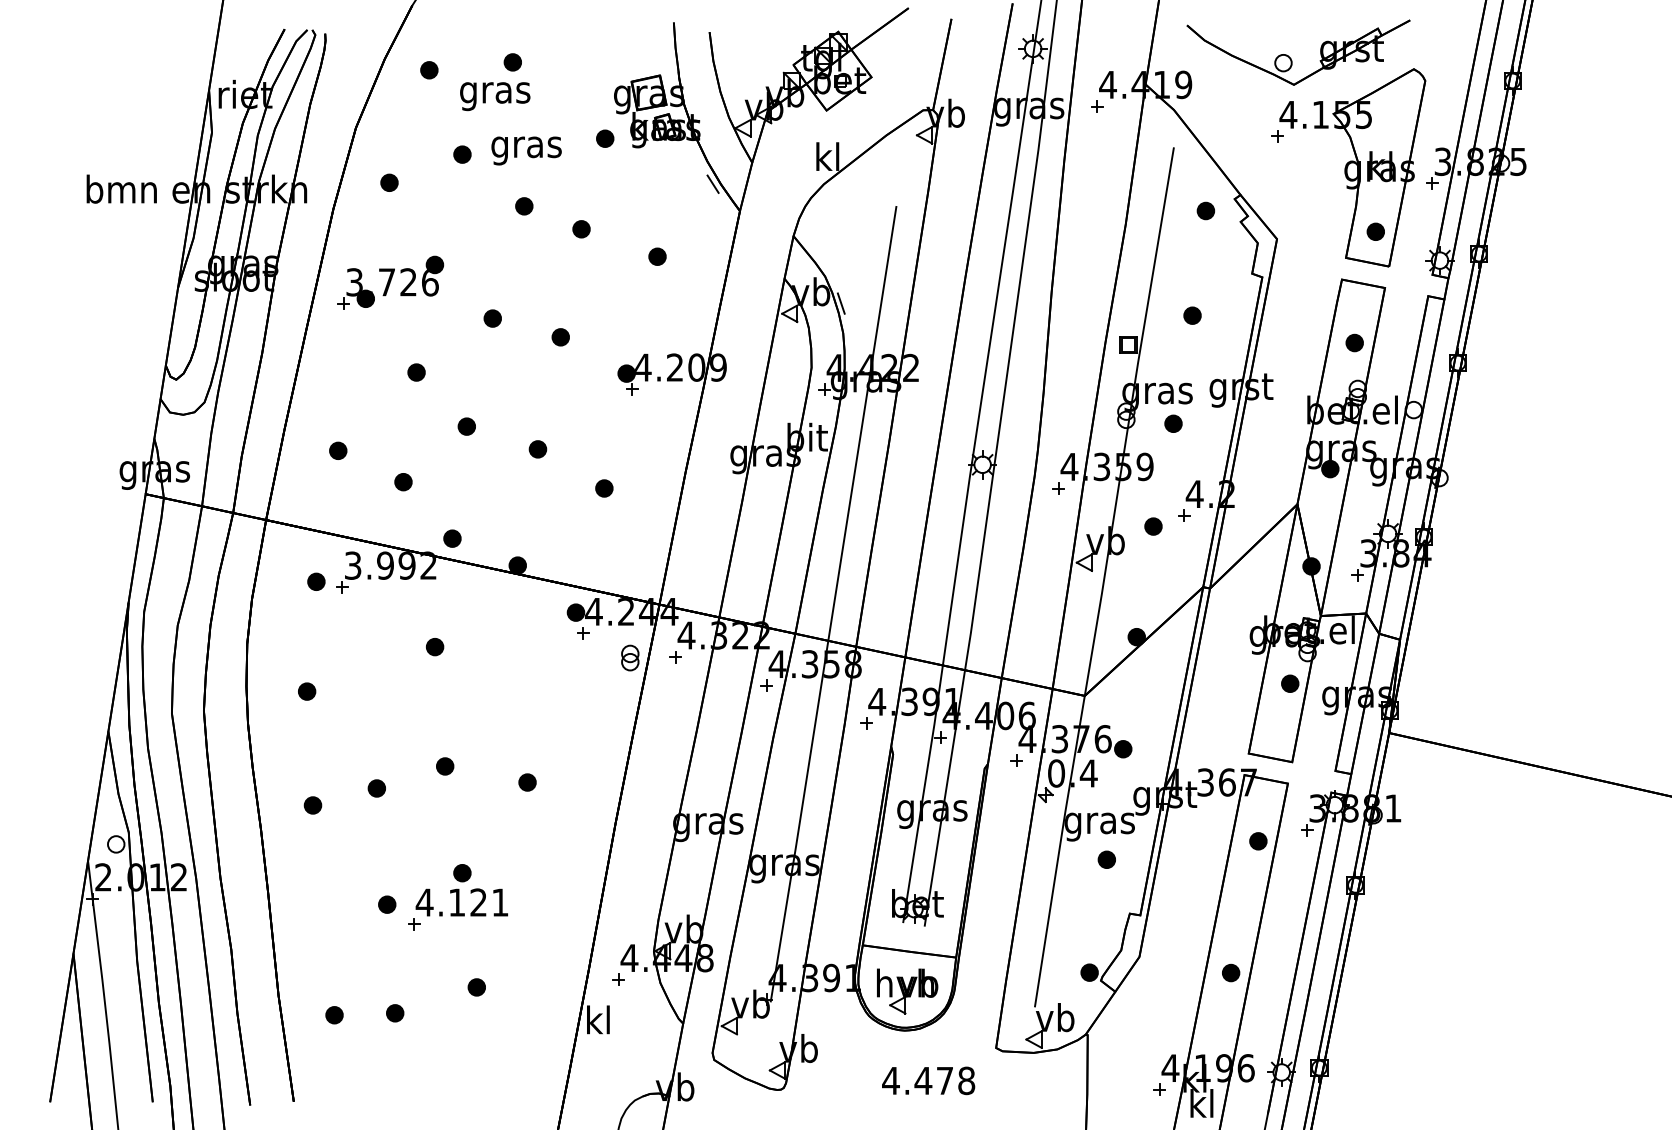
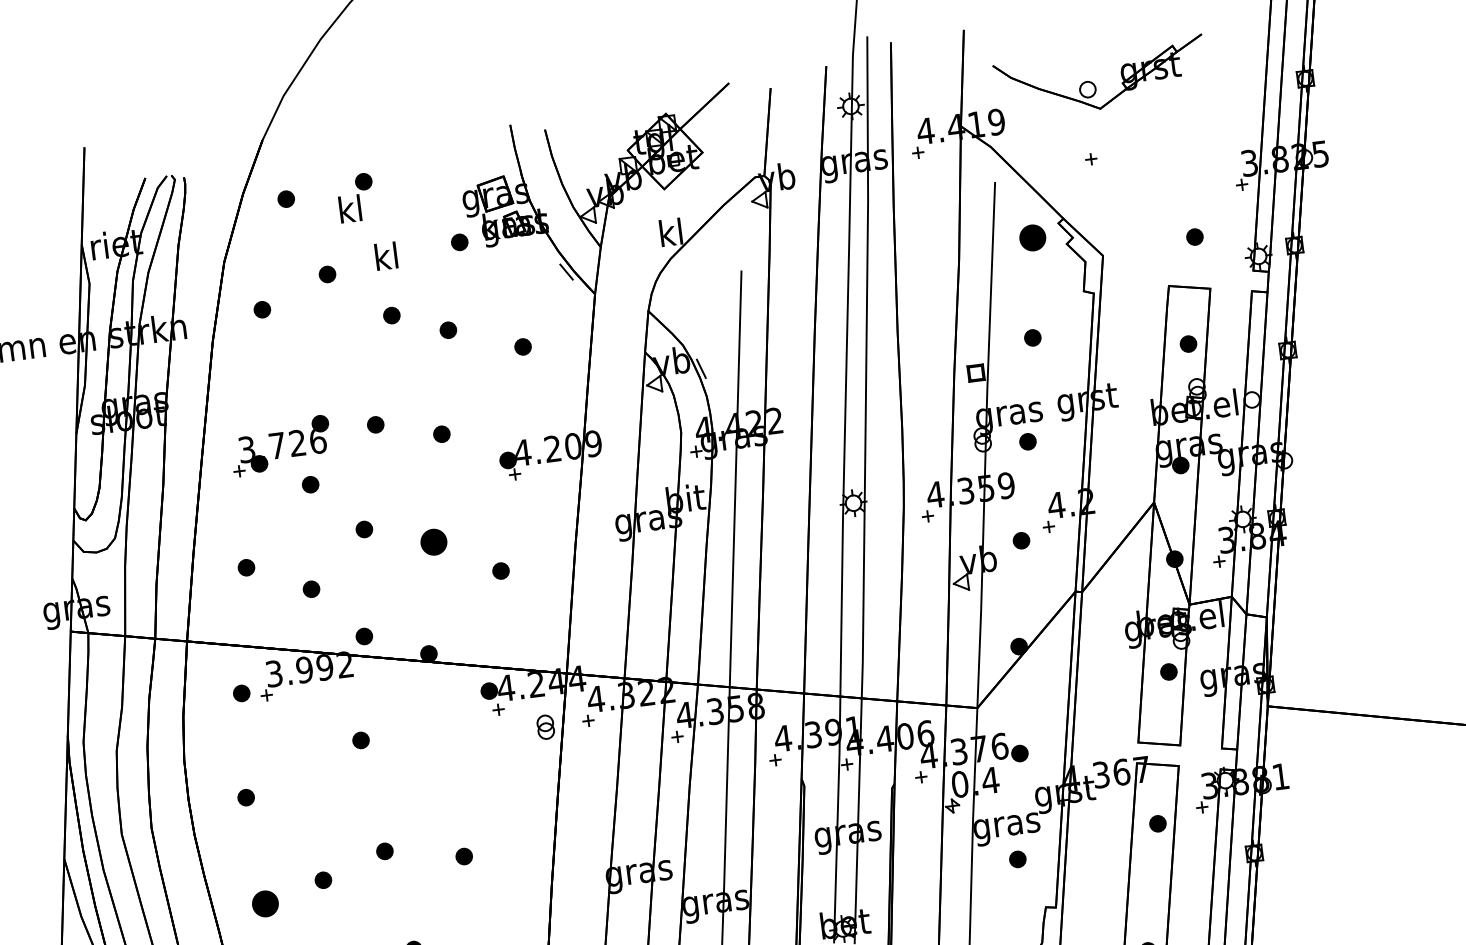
text: (495, 92) -> (351, 212), gras -> kl
text: (526, 147) -> (386, 260), gras -> kl
part: (1352, 167) -> (1165, 179), removed
part: (1205, 210) -> (1032, 237), size x1.6
part: (390, 282) -> (280, 445), moved
part: (537, 449) -> (433, 542), size x1.6
part: (312, 805) -> (264, 904), size x1.6

